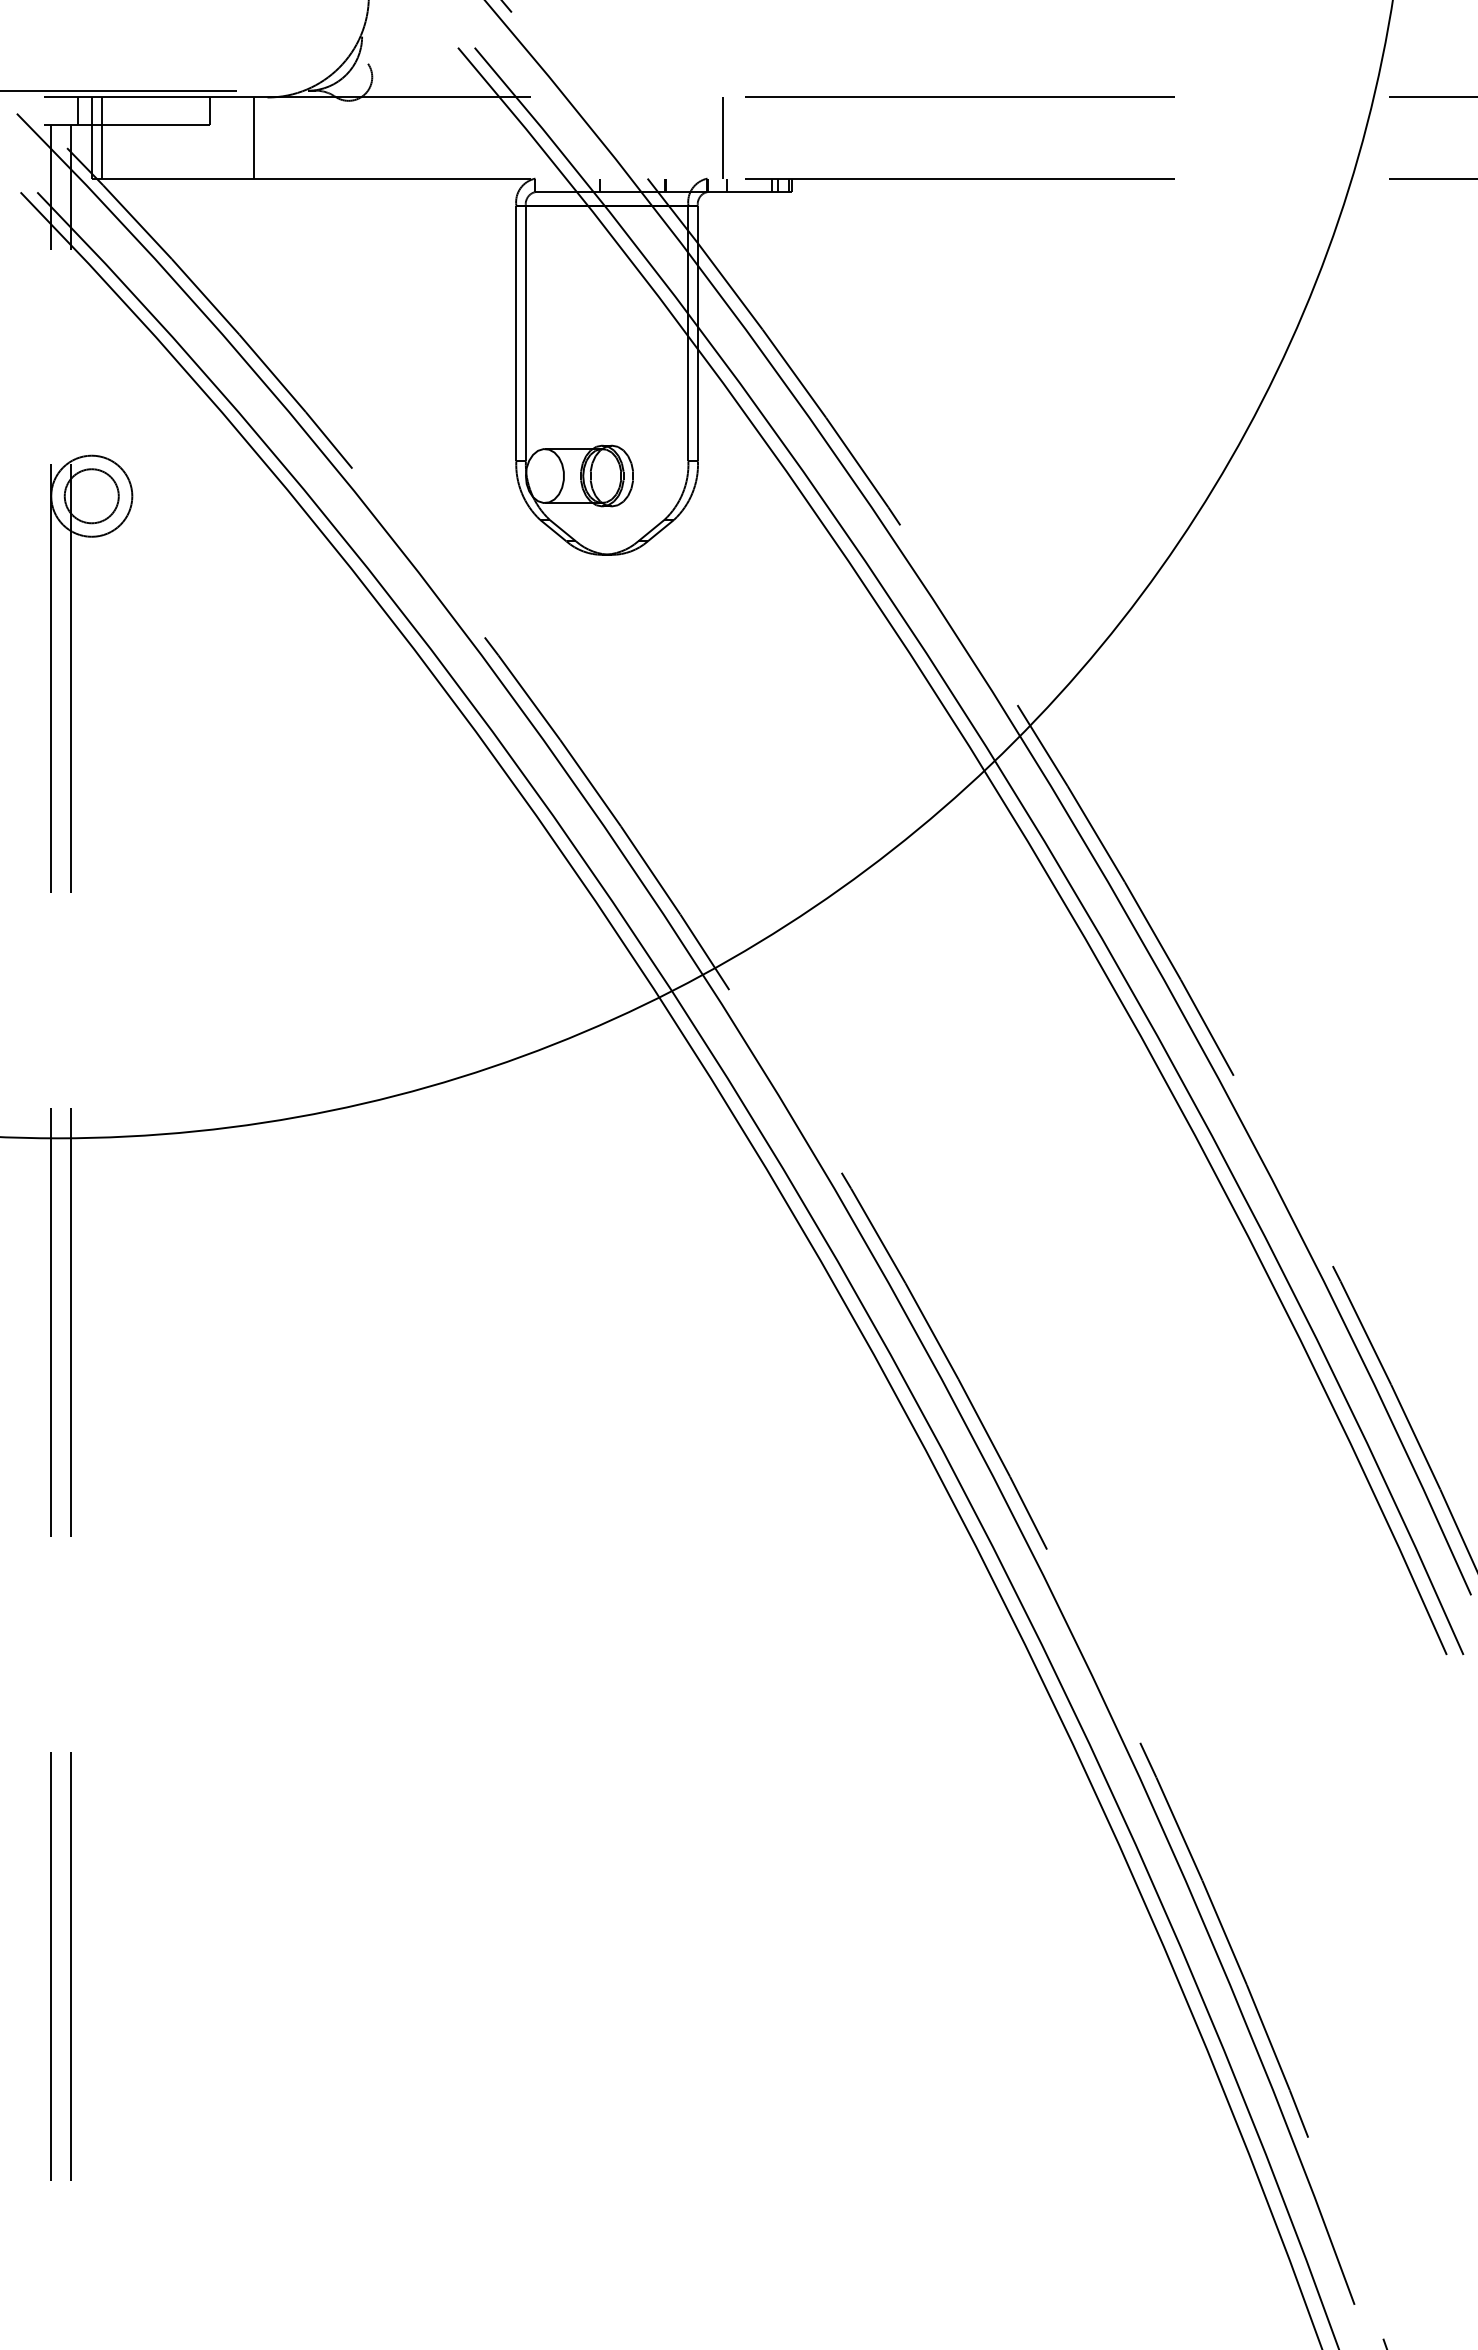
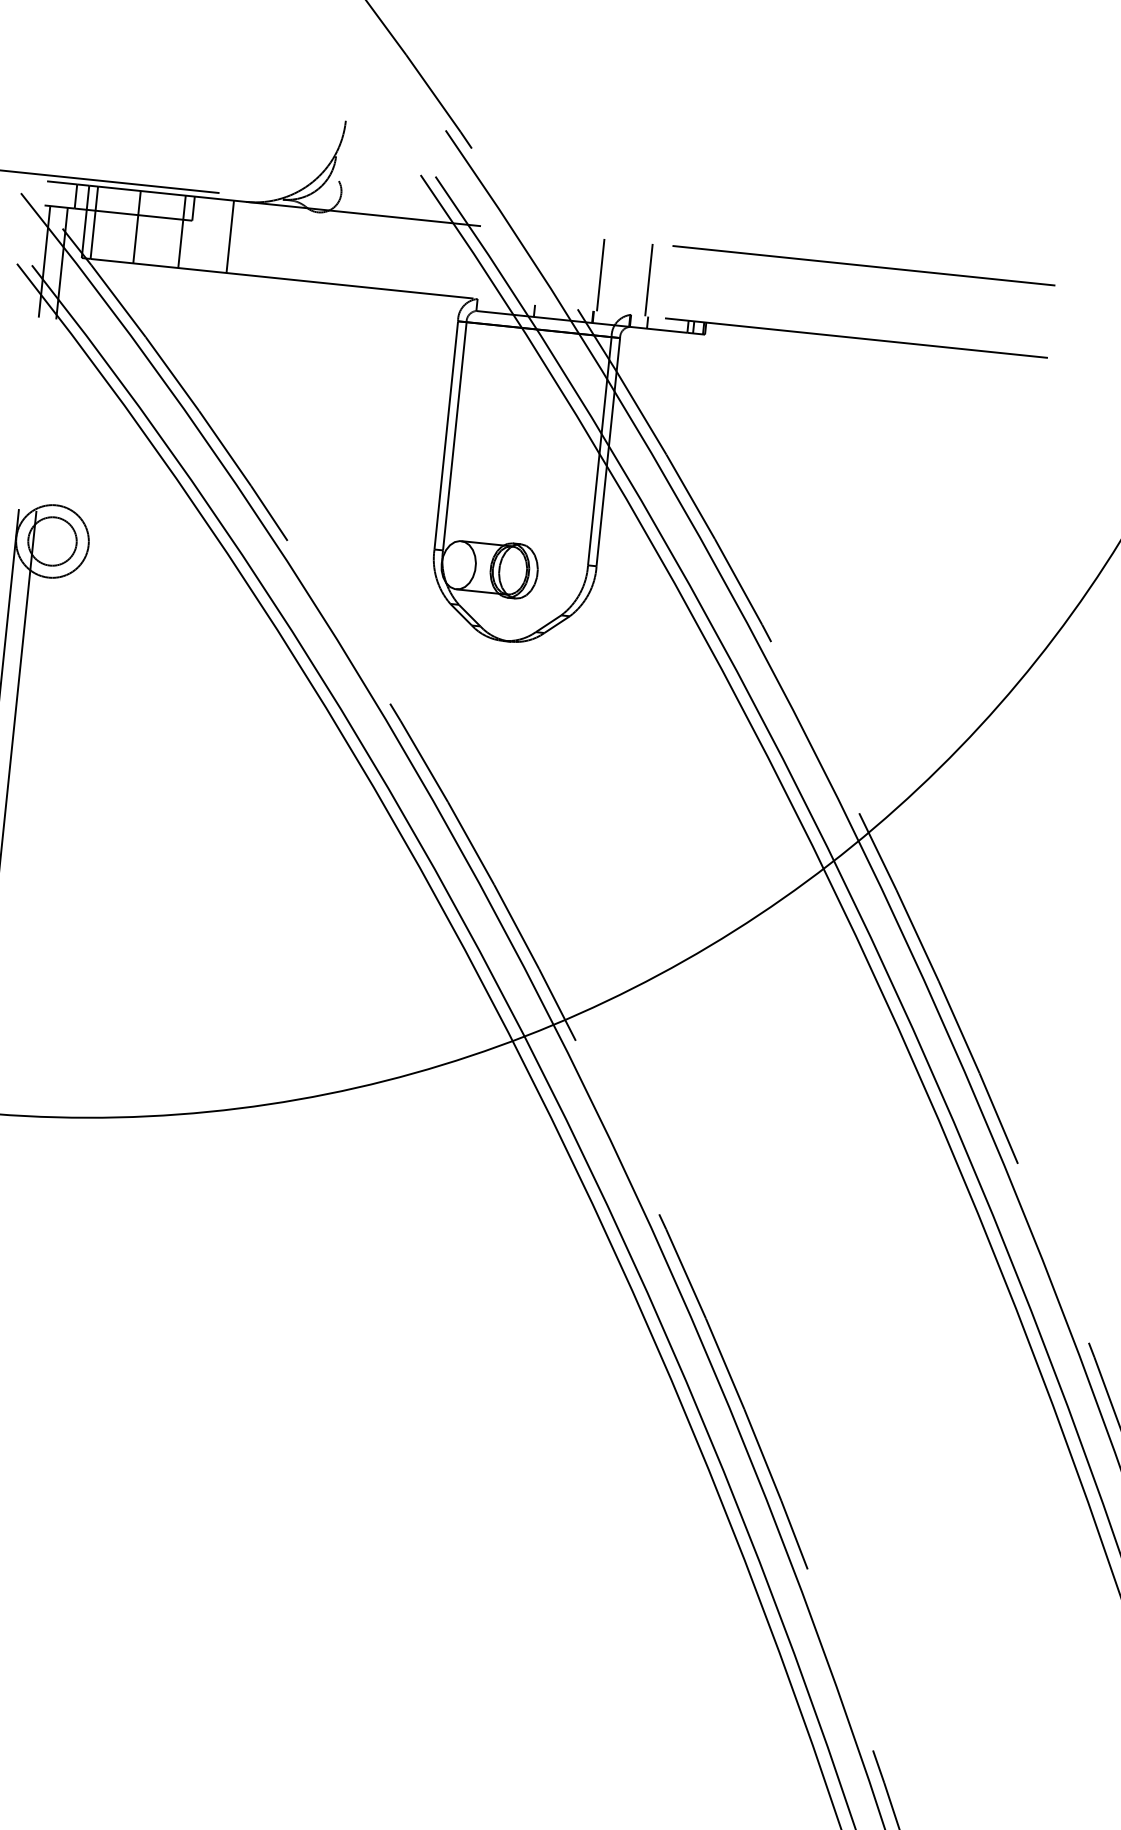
line: (149, 137) -> (137, 226), added
line: (199, 137) -> (181, 231), added
line: (669, 137) -> (601, 274), added

